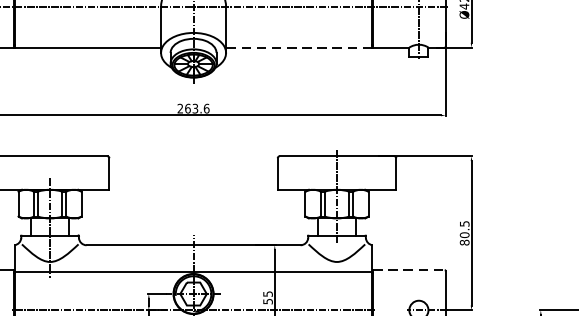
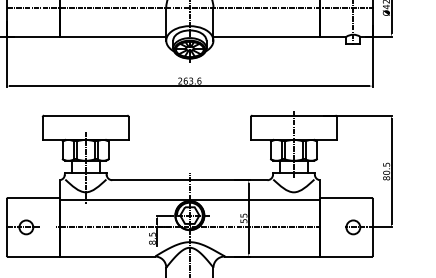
line: (299, 47) -> (266, 36), dashed -> solid
line: (409, 270) -> (346, 198), dashed -> solid

